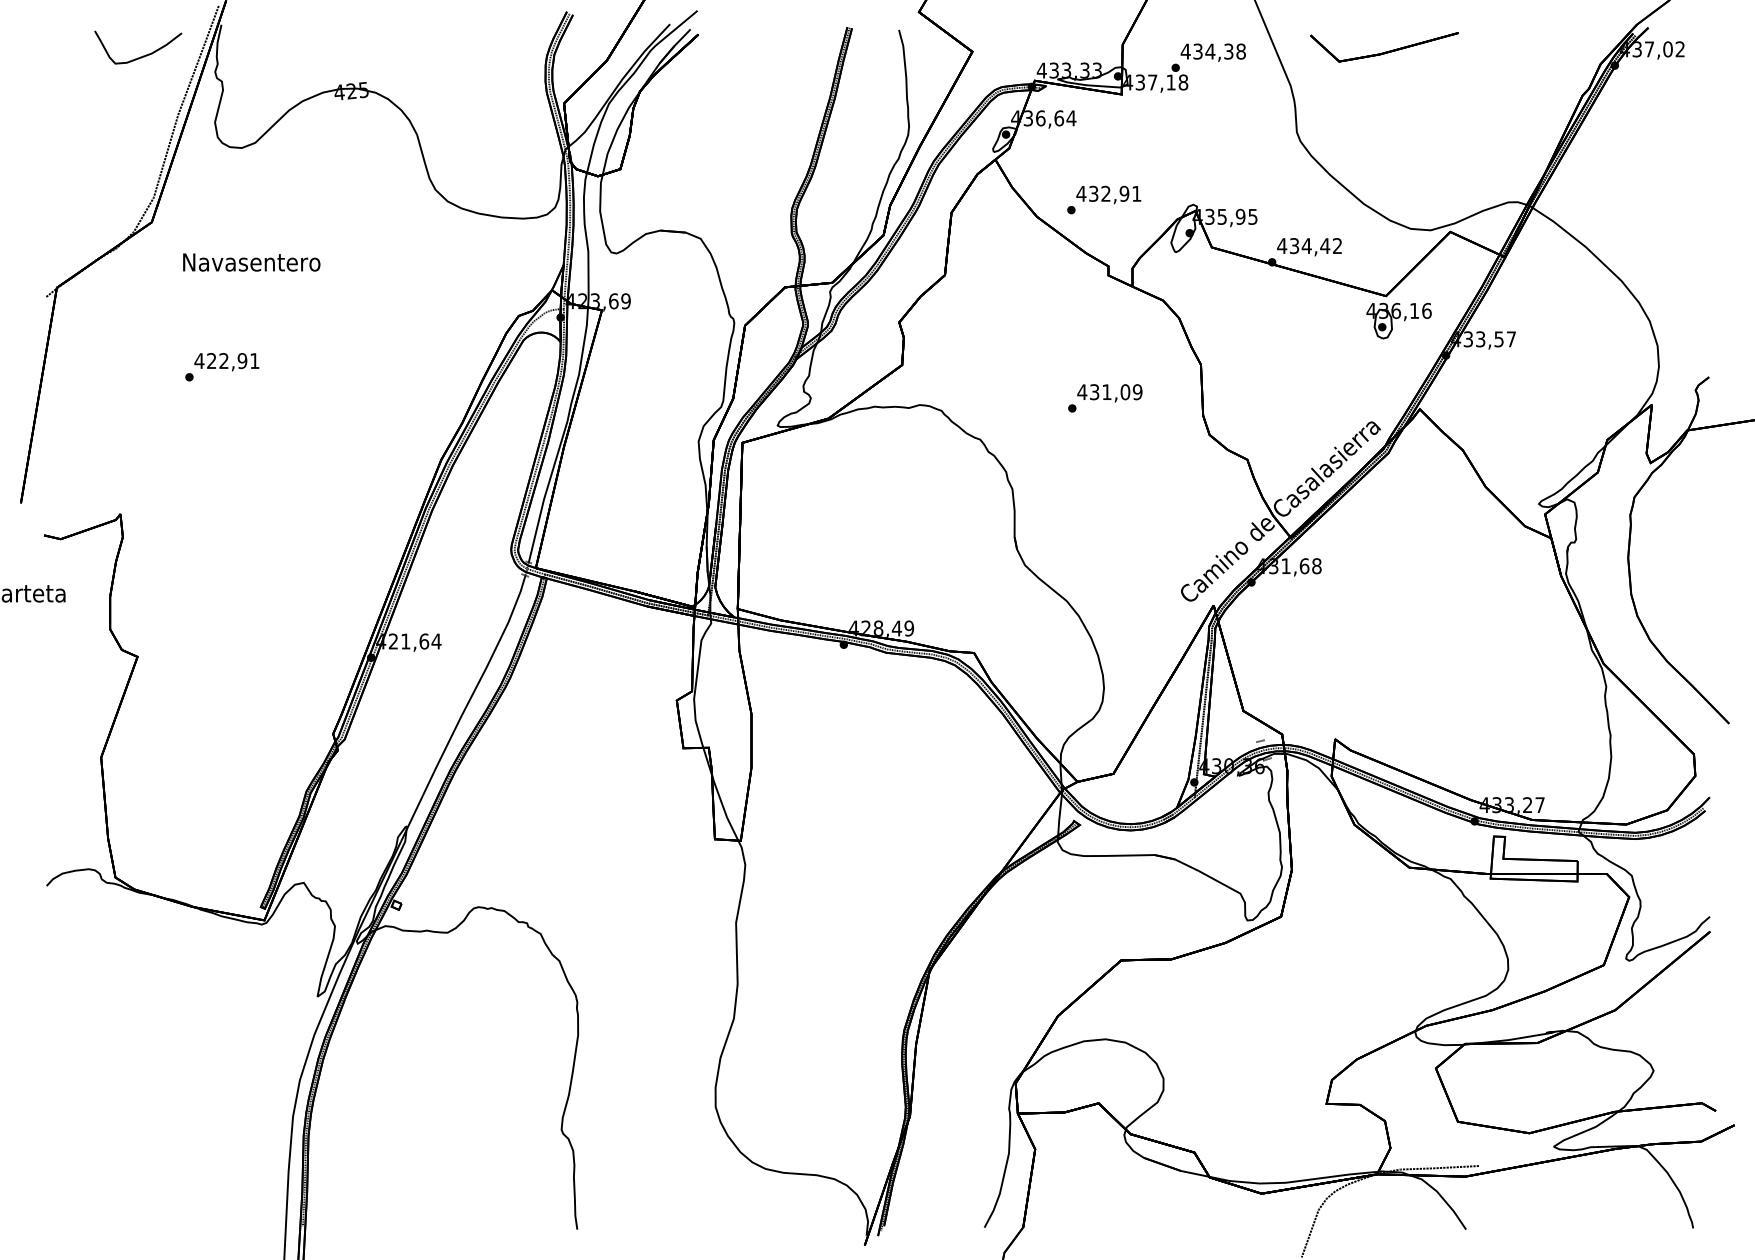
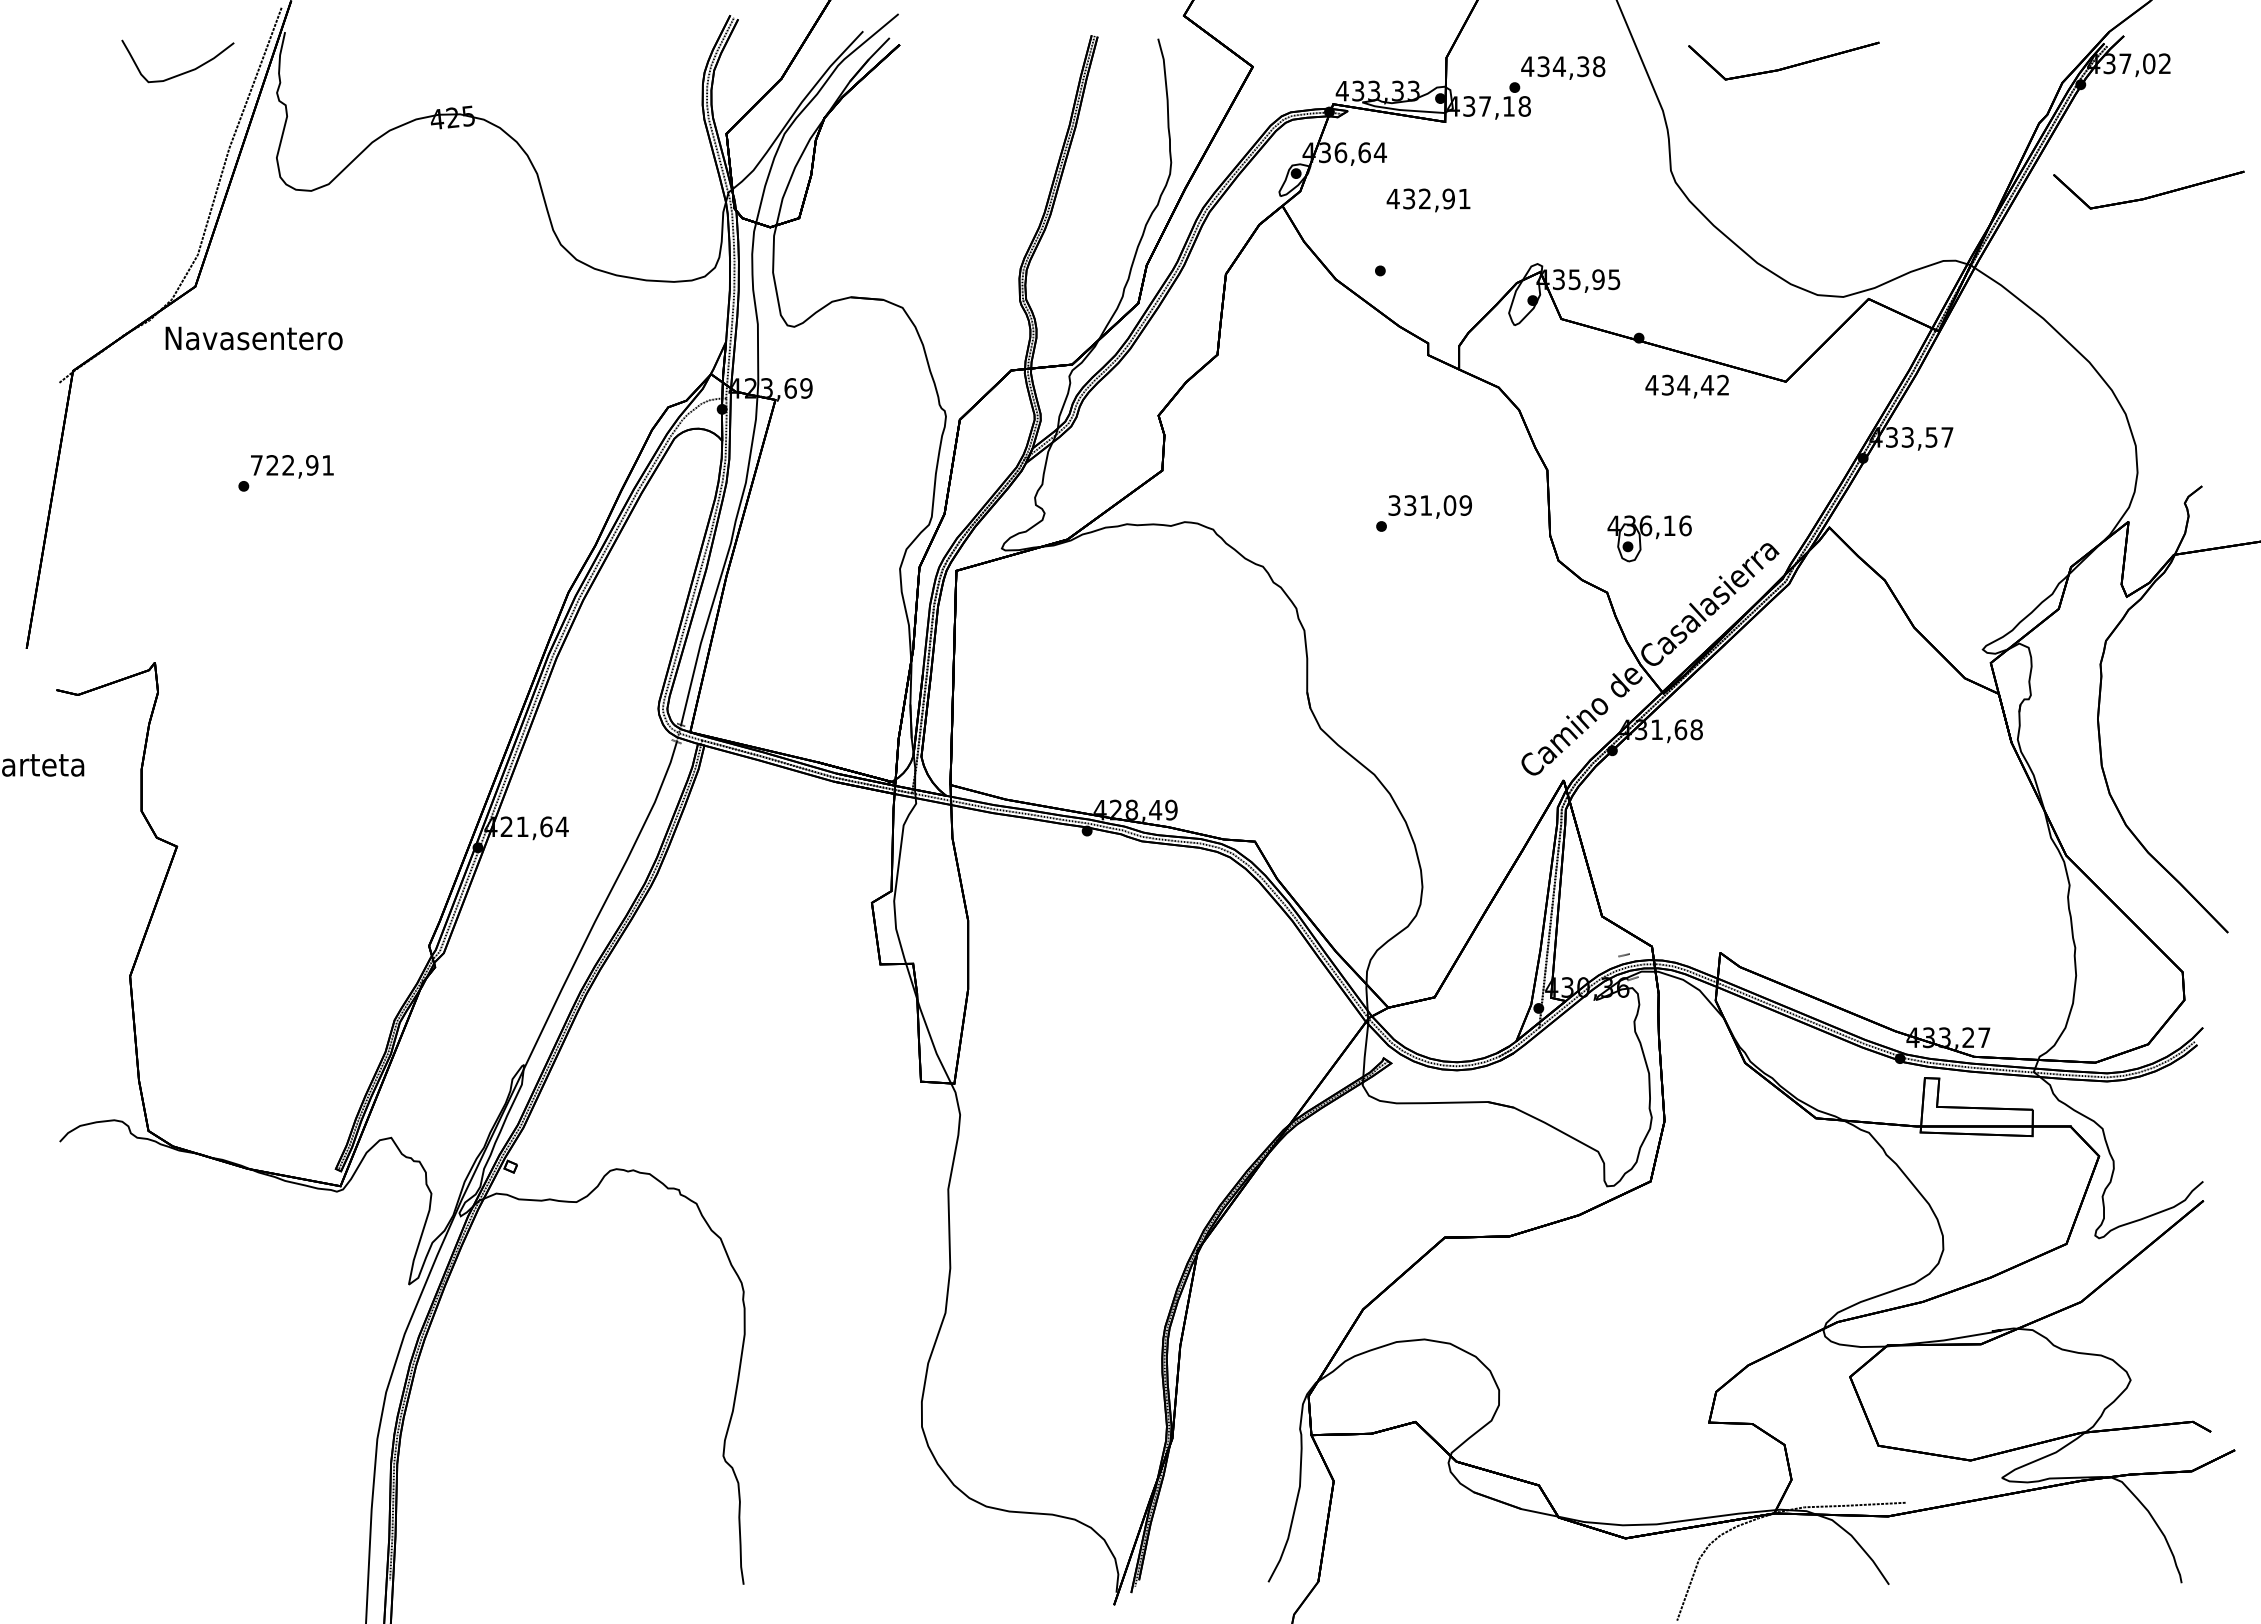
part: (1669, 151) -> (2151, 195), added
text: (1108, 195) -> (1428, 200), moved
text: (1308, 247) -> (1686, 386), moved
text: (251, 262) -> (253, 338), moved
part: (1398, 320) -> (1649, 538), moved
text: (199, 361) -> (256, 465), 422,91 -> 722,91
text: (1082, 392) -> (1394, 505), 431,09 -> 331,09

